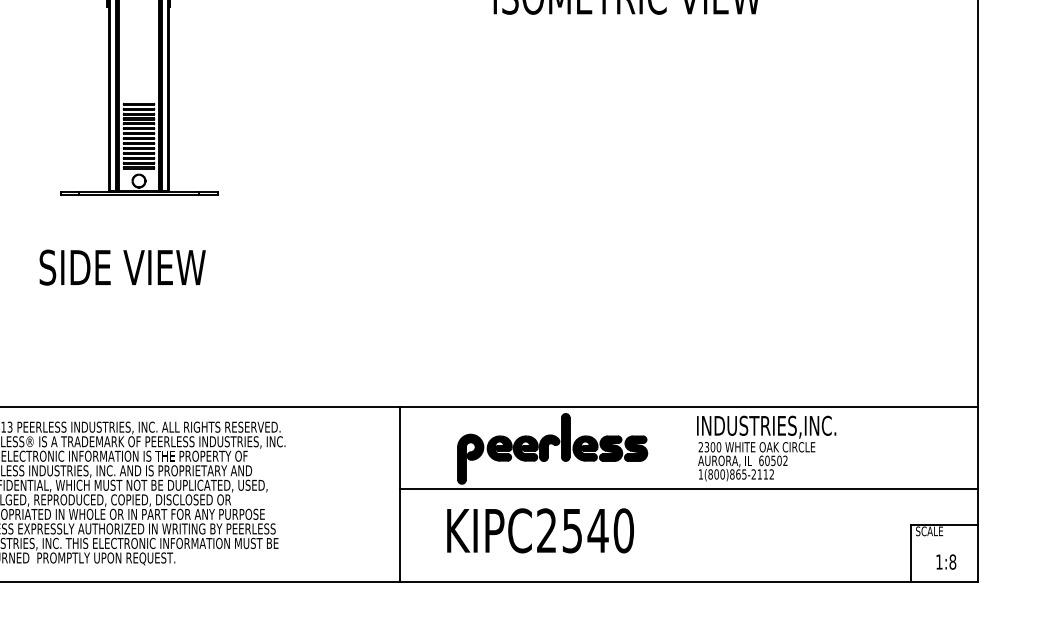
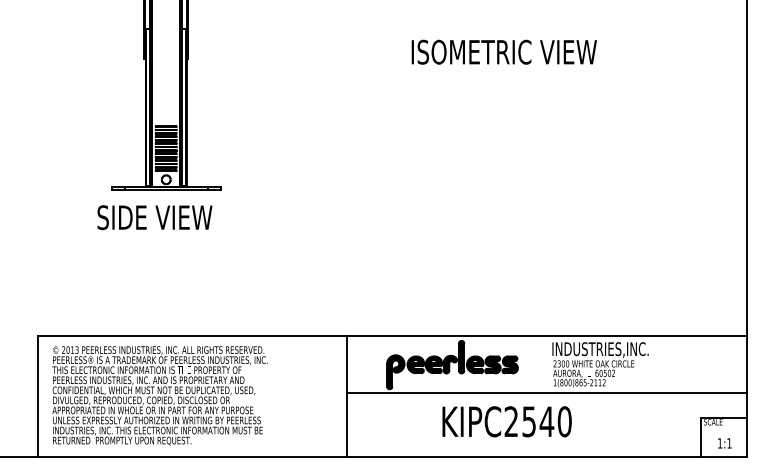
text: (122, 267) -> (154, 217), moved
text: (539, 530) -> (506, 421), moved
text: (952, 562) -> (729, 443), 1:8 -> 1:1

